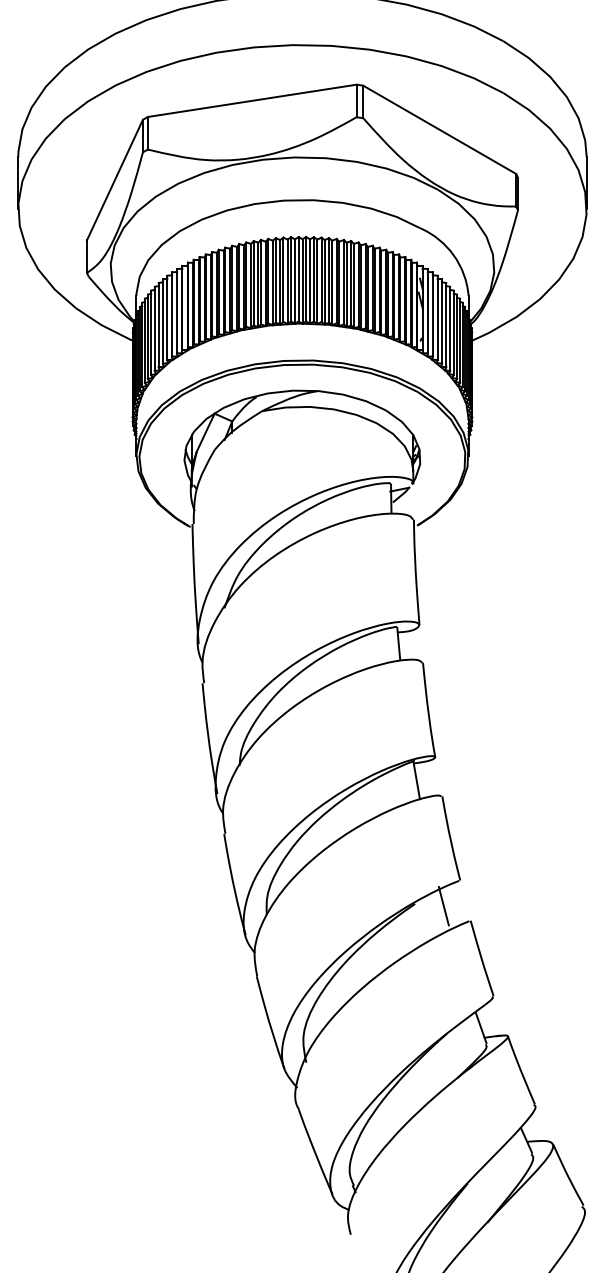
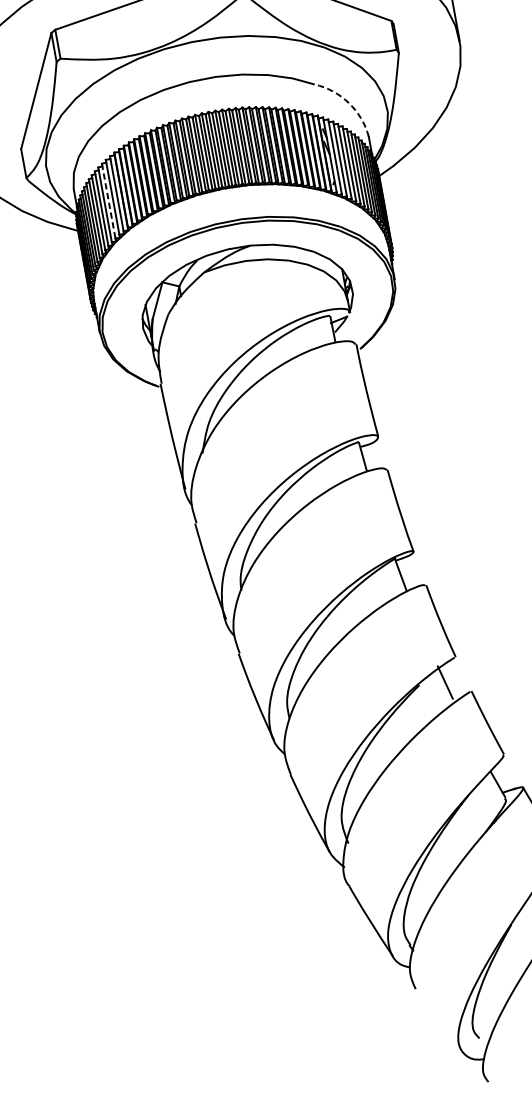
arc: (453, 255) -> (348, 103), solid -> dashed
line: (172, 314) -> (109, 201), solid -> dashed

